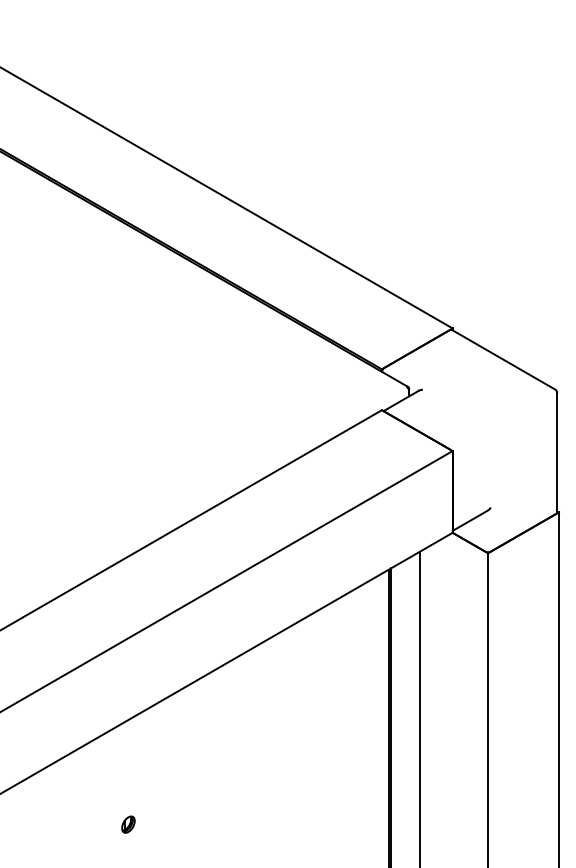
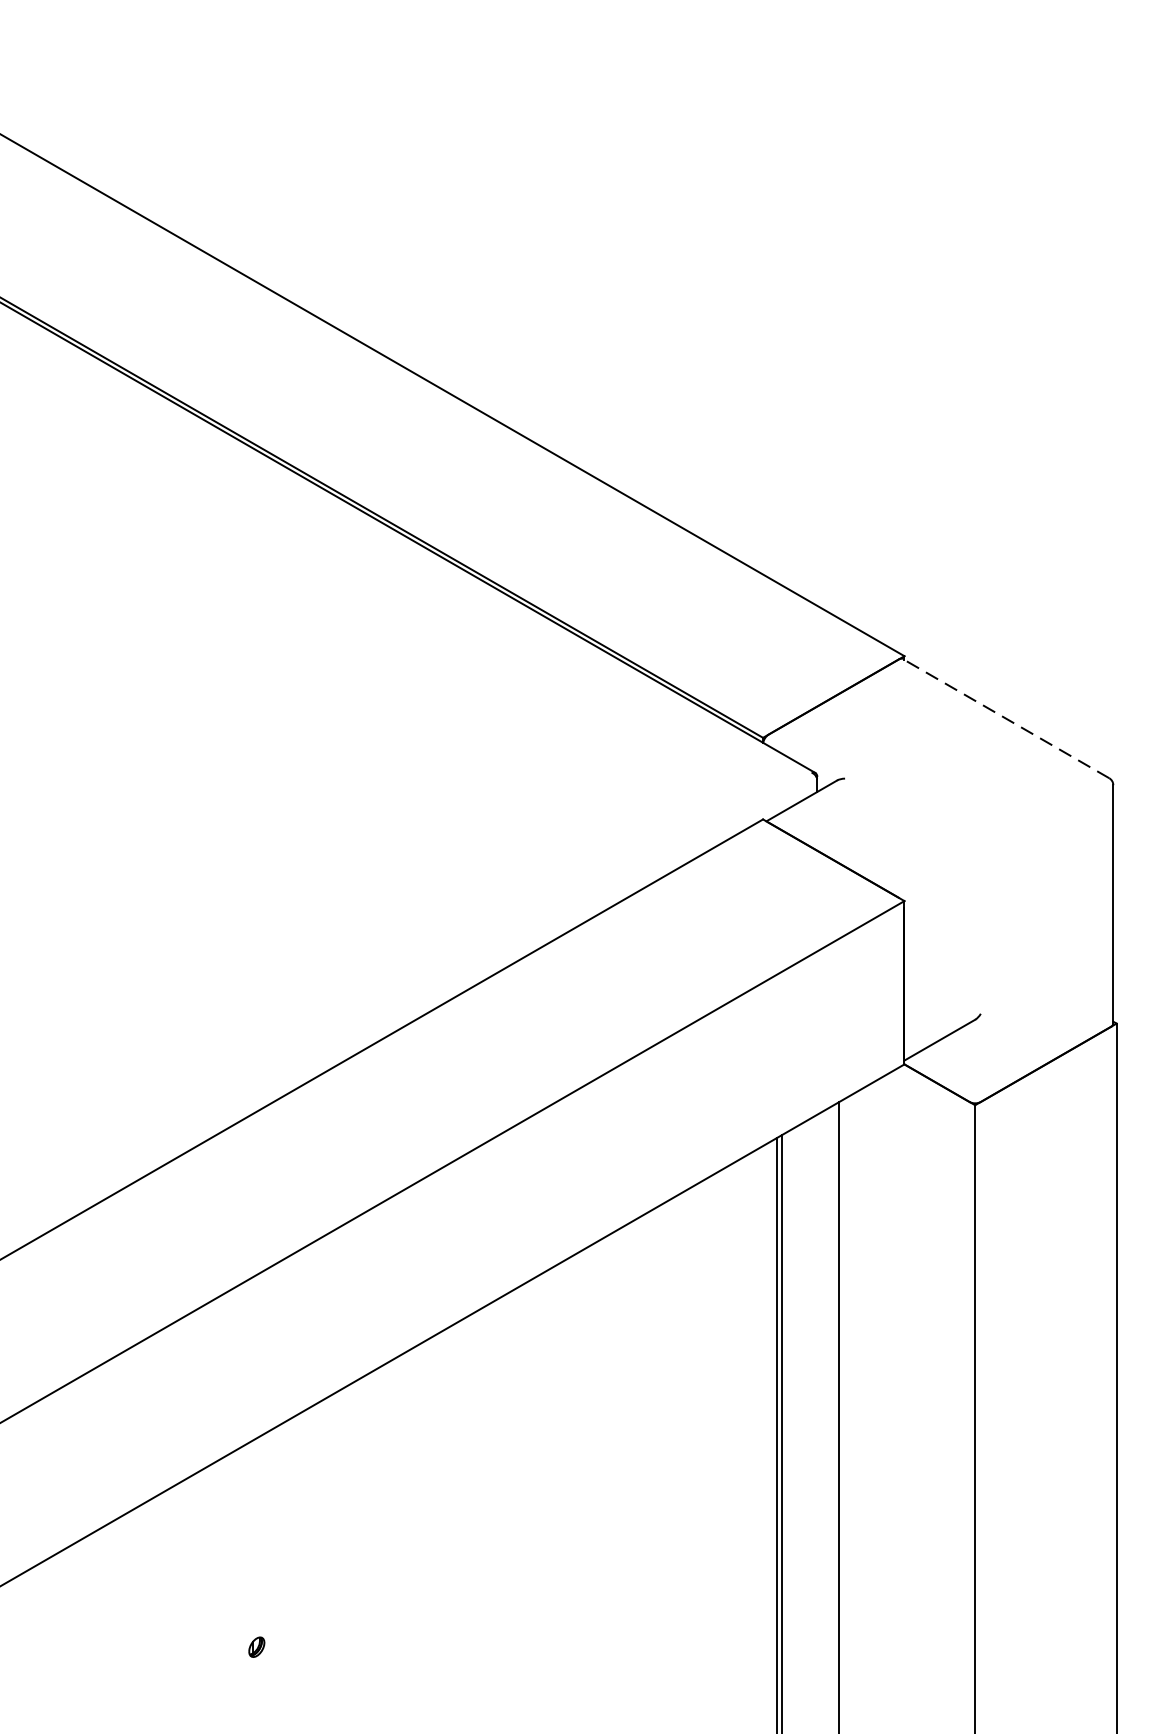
line: (503, 359) -> (1005, 718), solid -> dashed
part: (128, 824) -> (256, 1647), size x0.6

